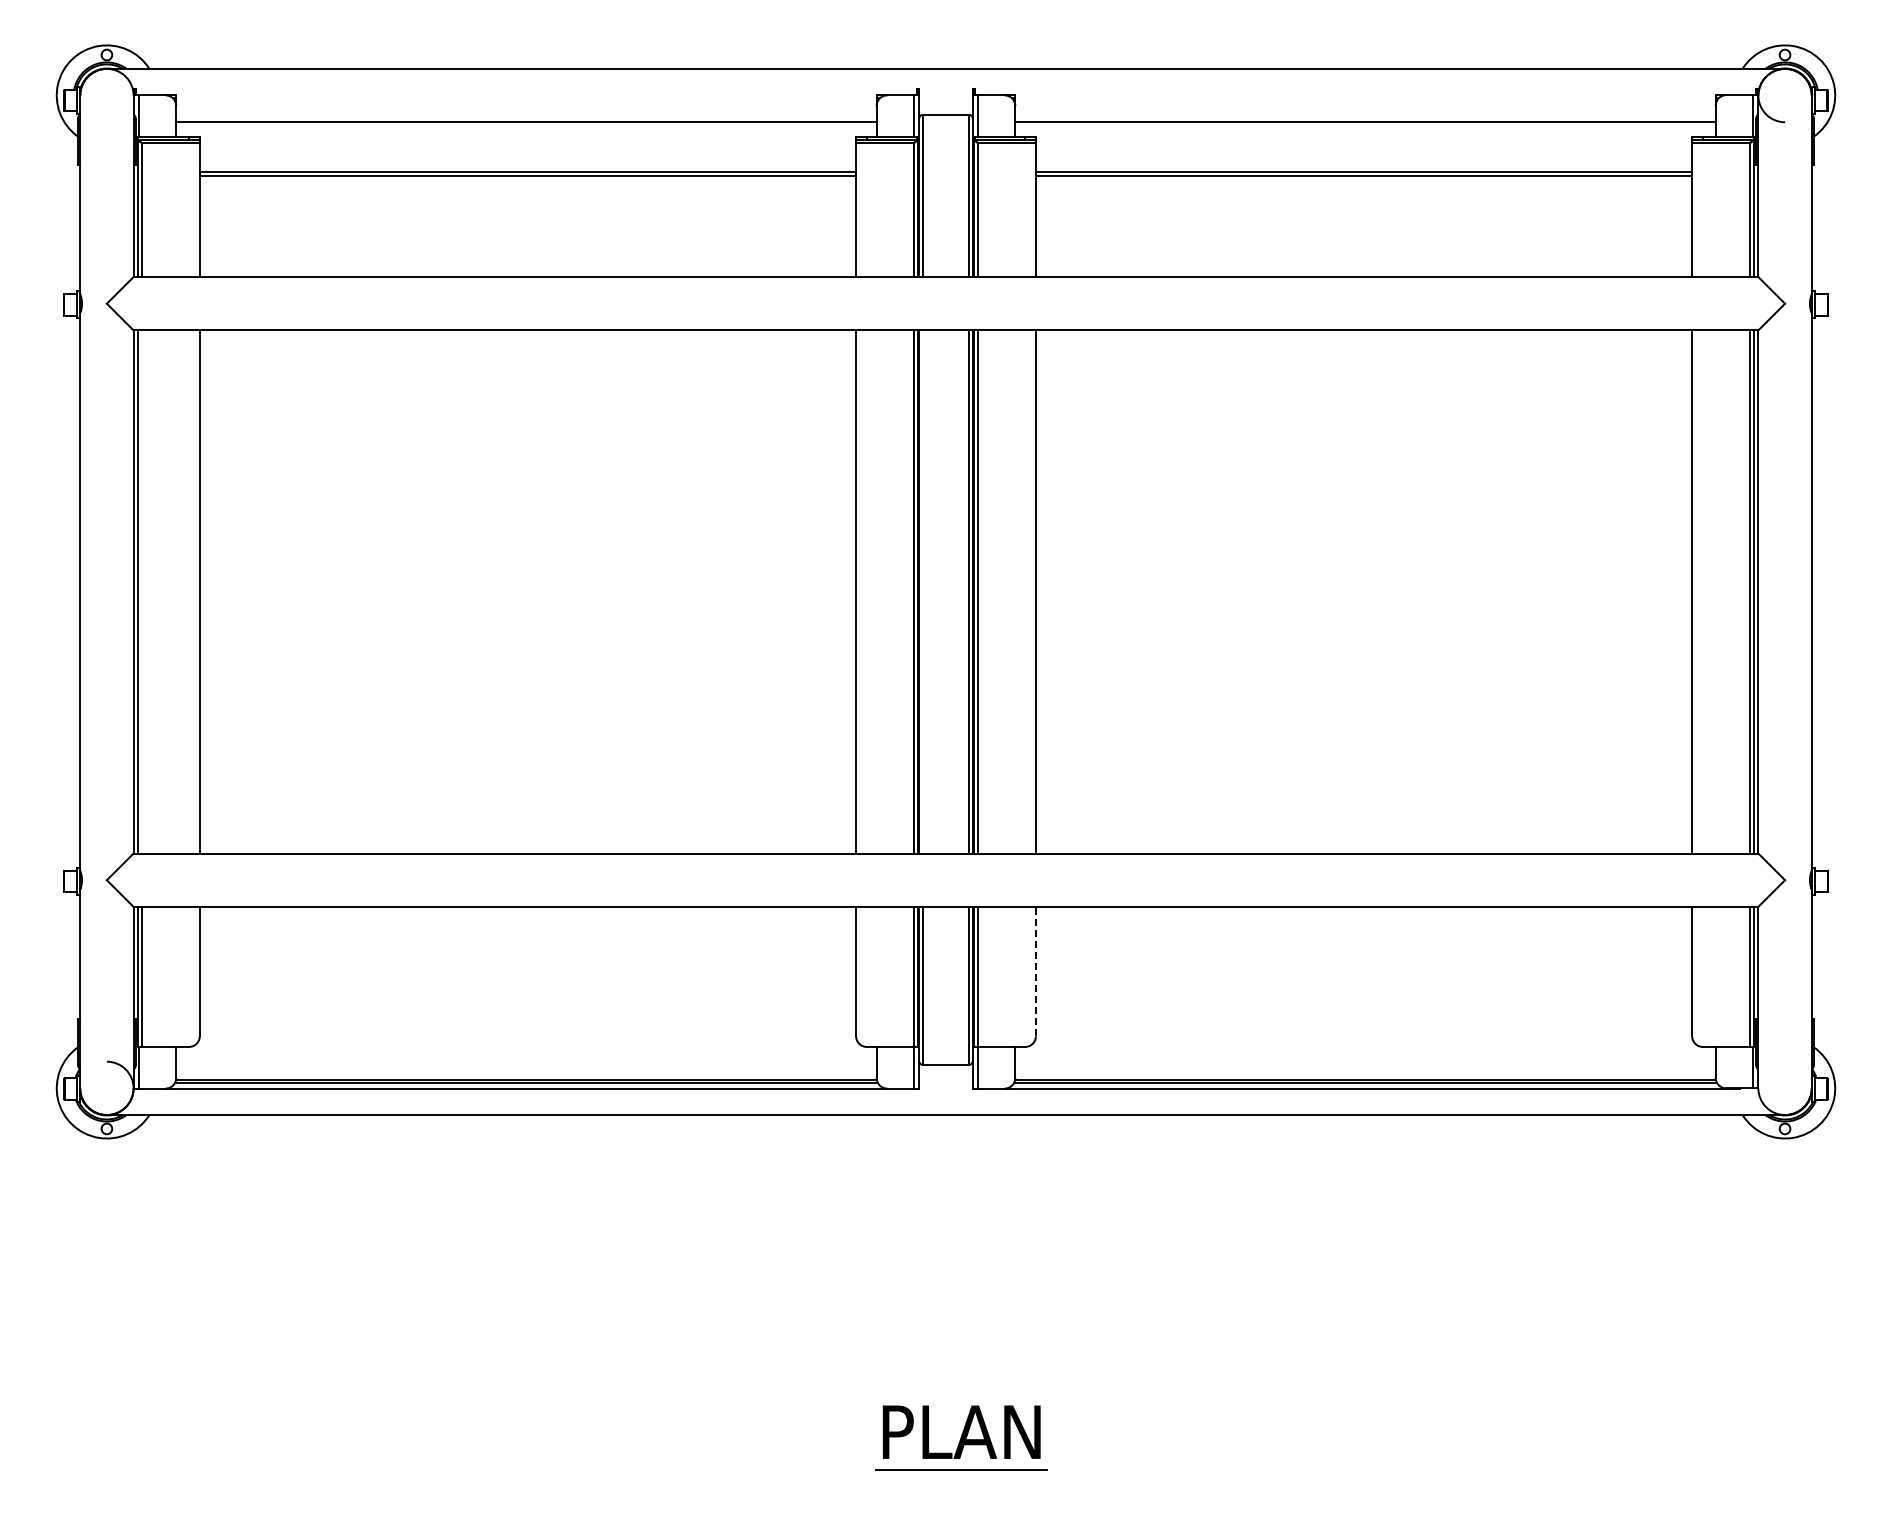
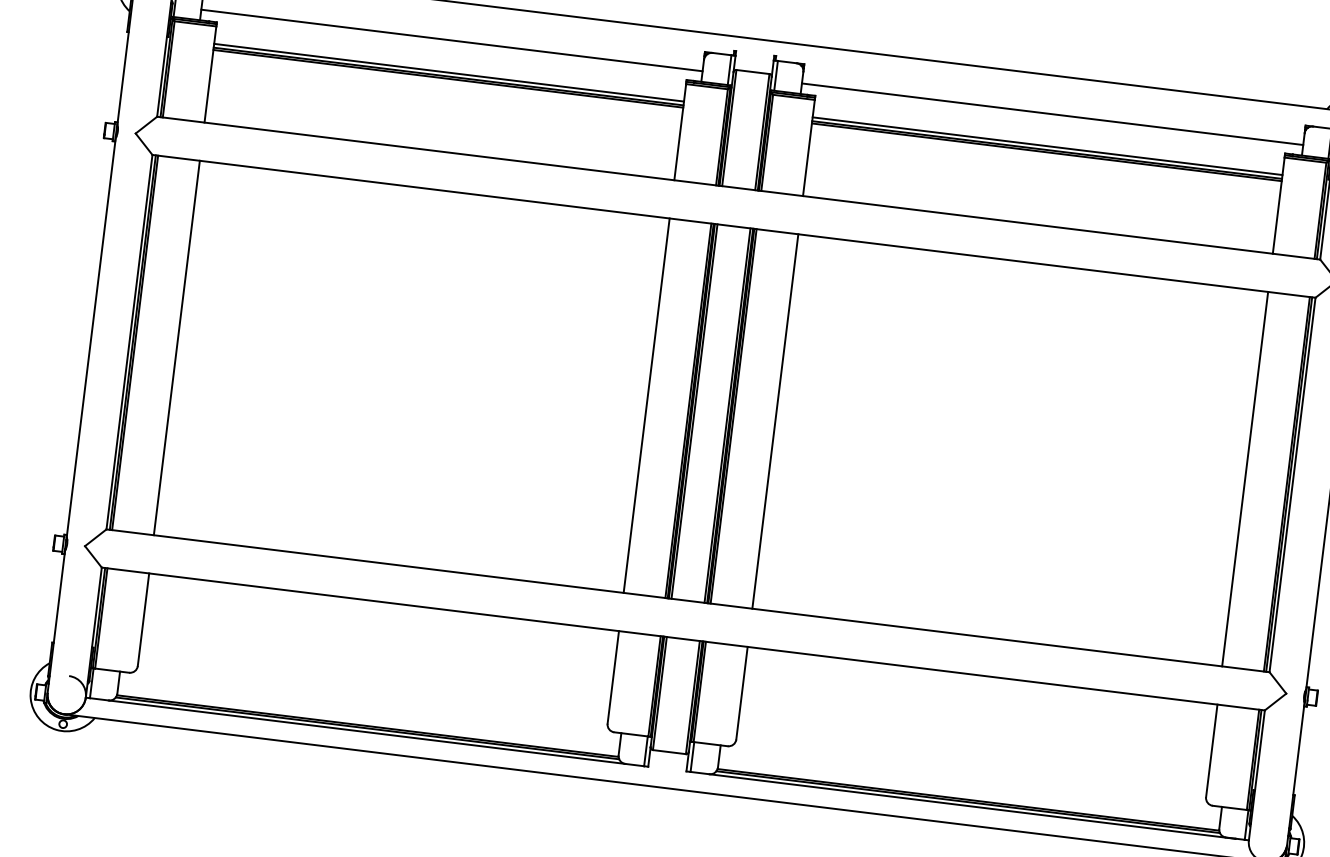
line: (527, 167) -> (448, 72), added
line: (1363, 167) -> (1047, 146), added
line: (141, 591) -> (135, 342), added
line: (922, 591) -> (694, 411), added
line: (1035, 971) -> (741, 693), dashed -> solid

